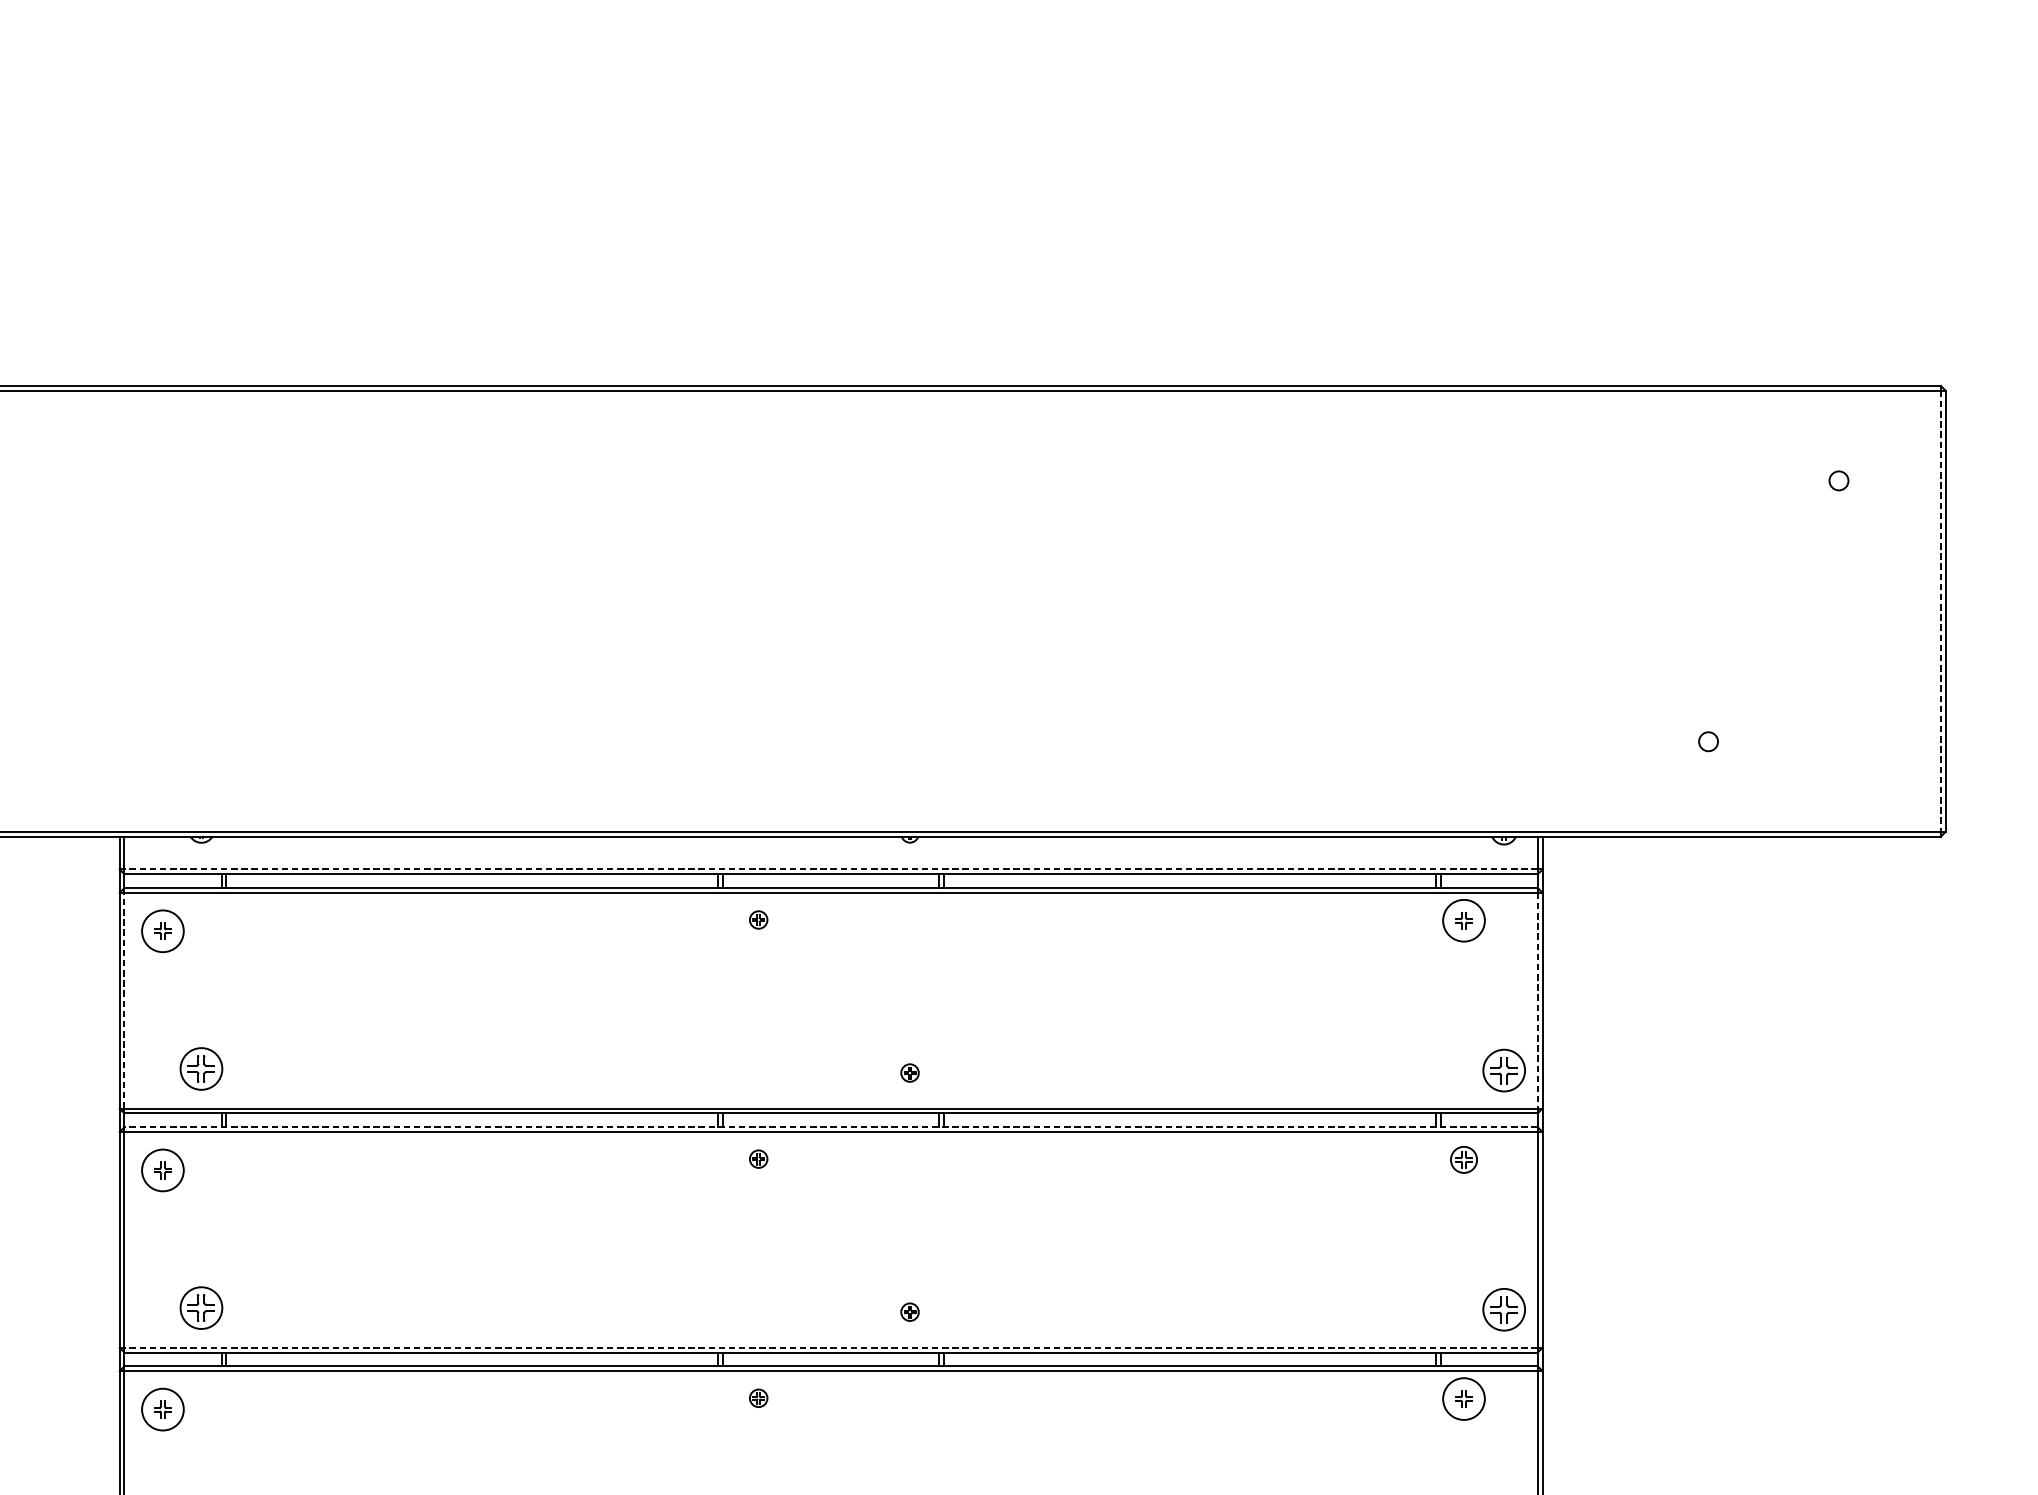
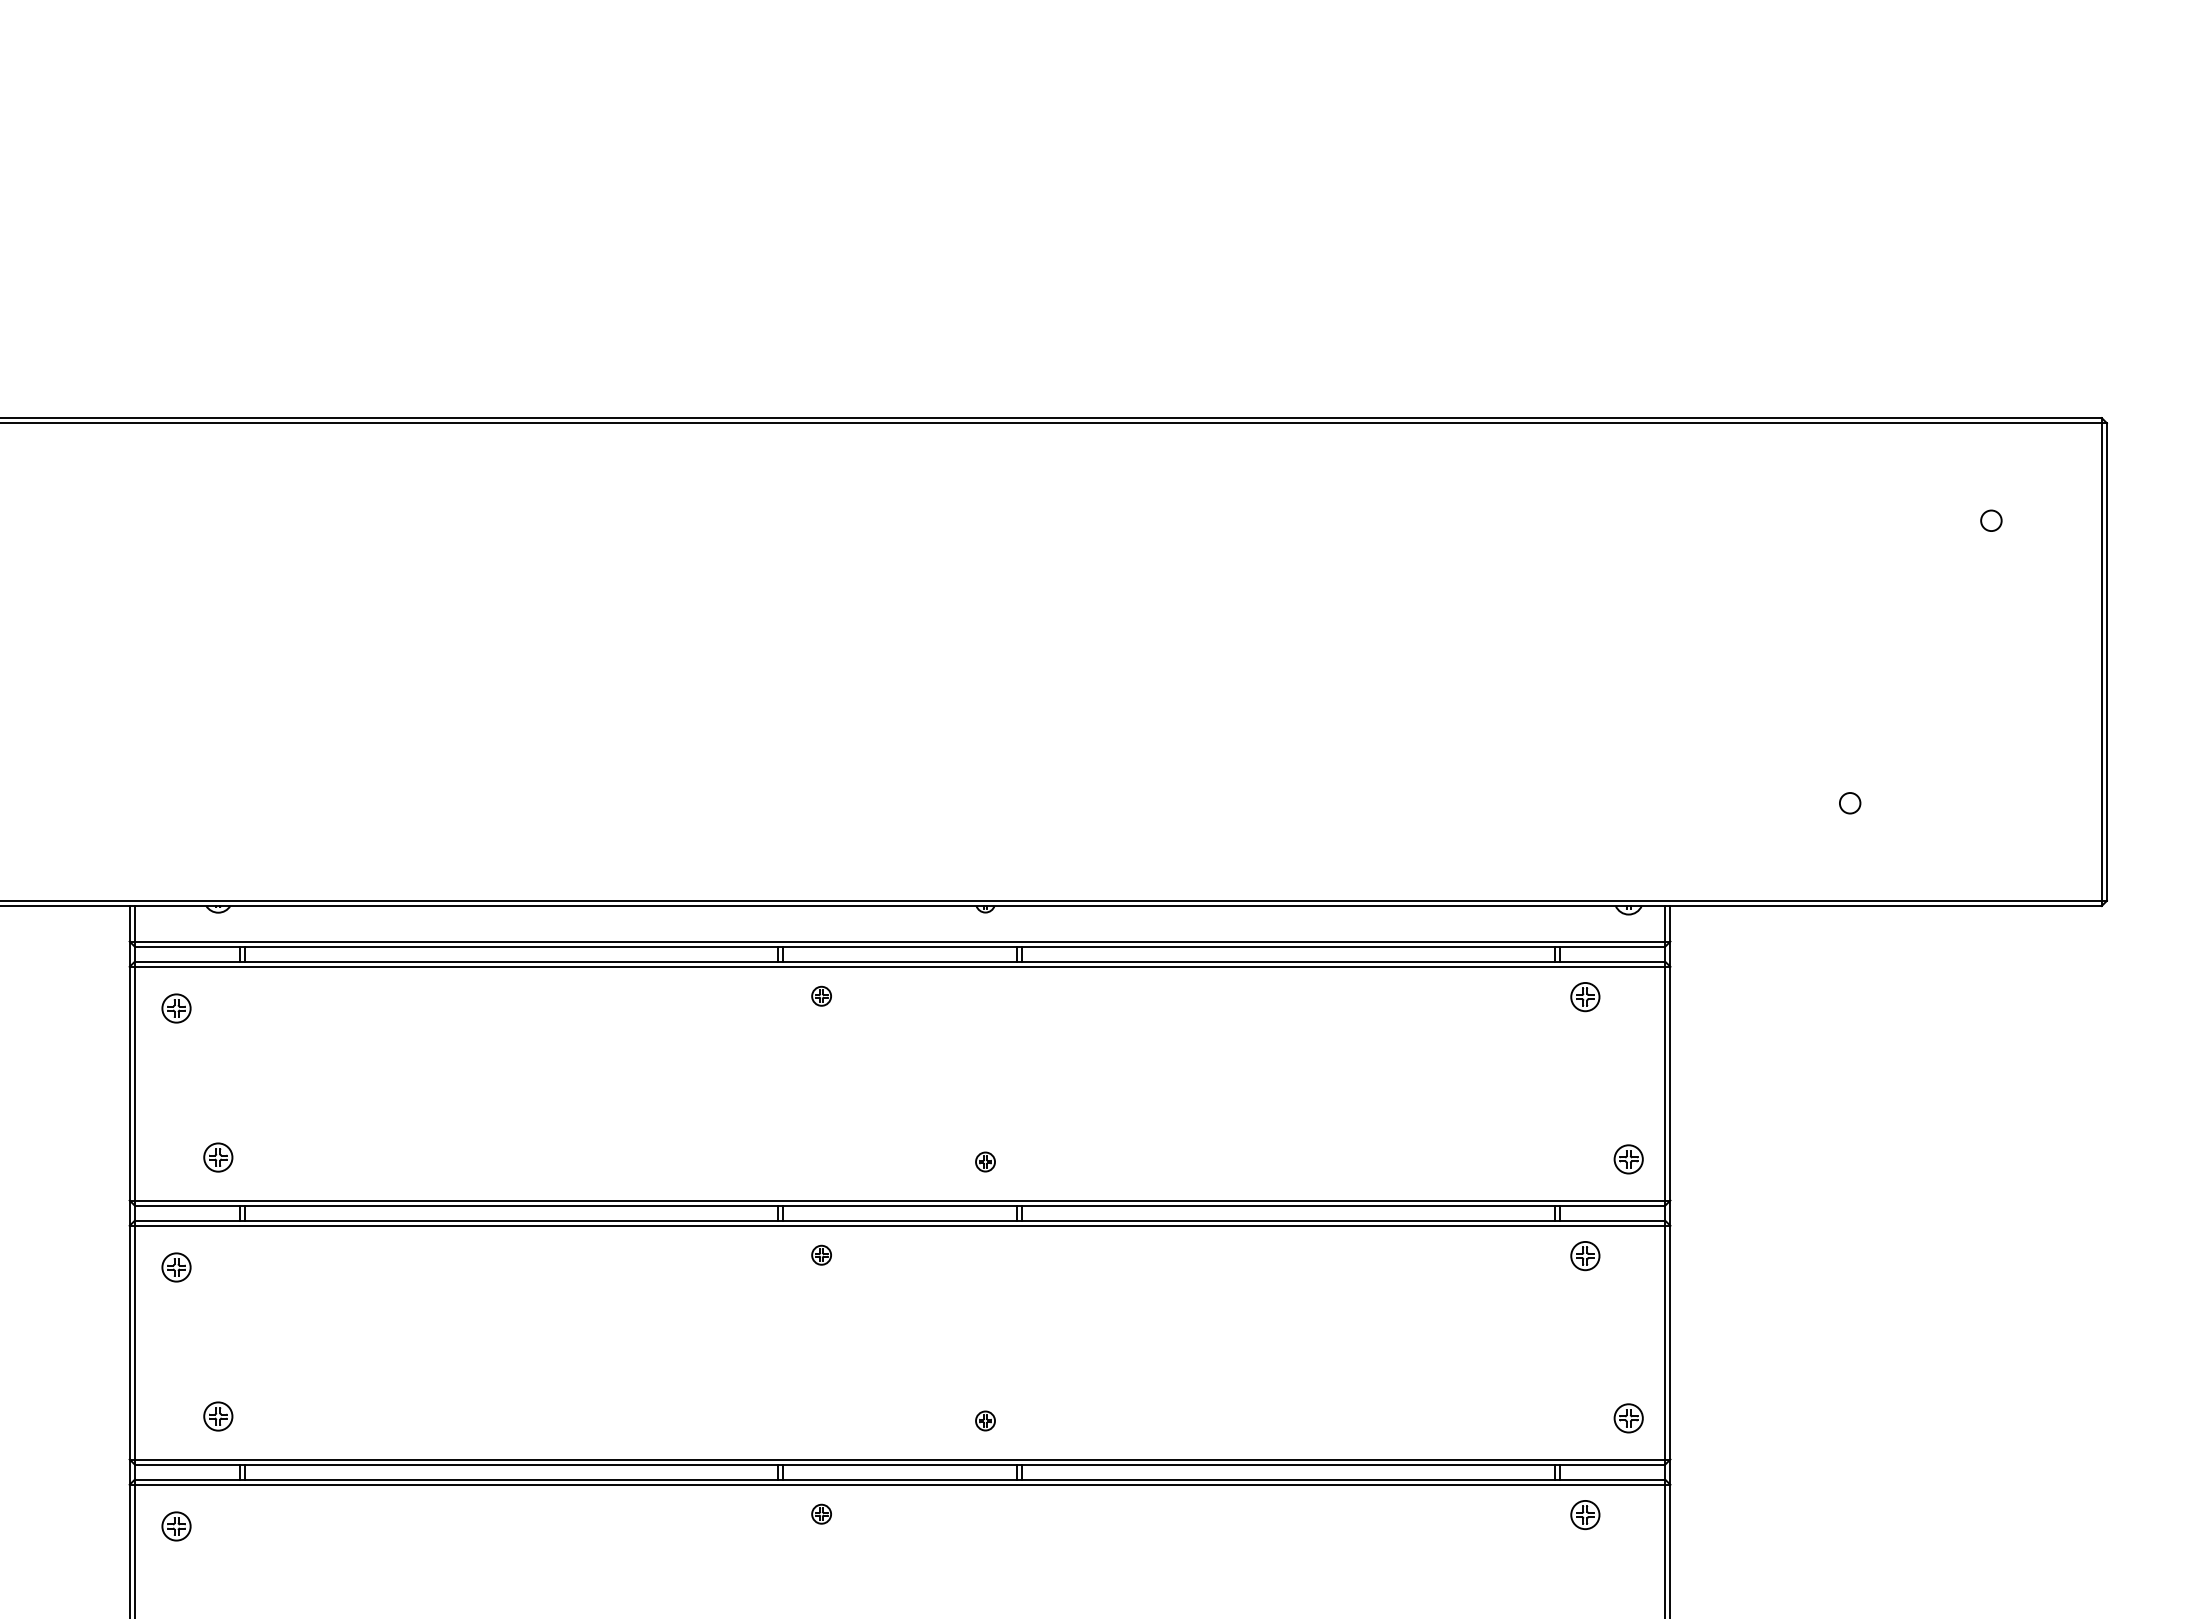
line: (1940, 611) -> (2101, 662), dashed -> solid
line: (830, 869) -> (899, 941), dashed -> solid
circle: (1464, 920) -> (1585, 996), size x0.62
circle: (162, 931) -> (176, 1008), size x0.62
line: (124, 1000) -> (134, 1083), dashed -> solid
line: (1538, 1000) -> (1665, 1083), dashed -> solid
part: (201, 1068) -> (218, 1157), size x0.62
part: (1503, 1070) -> (1628, 1159), size x0.62
line: (830, 1127) -> (899, 1220), dashed -> solid
circle: (162, 1170) -> (176, 1267), size x0.62
part: (201, 1308) -> (218, 1416), size x0.62
part: (1503, 1309) -> (1628, 1418), size x0.62
line: (830, 1347) -> (899, 1459), dashed -> solid
circle: (1464, 1398) -> (1585, 1514), size x0.62
circle: (162, 1409) -> (176, 1526), size x0.62

